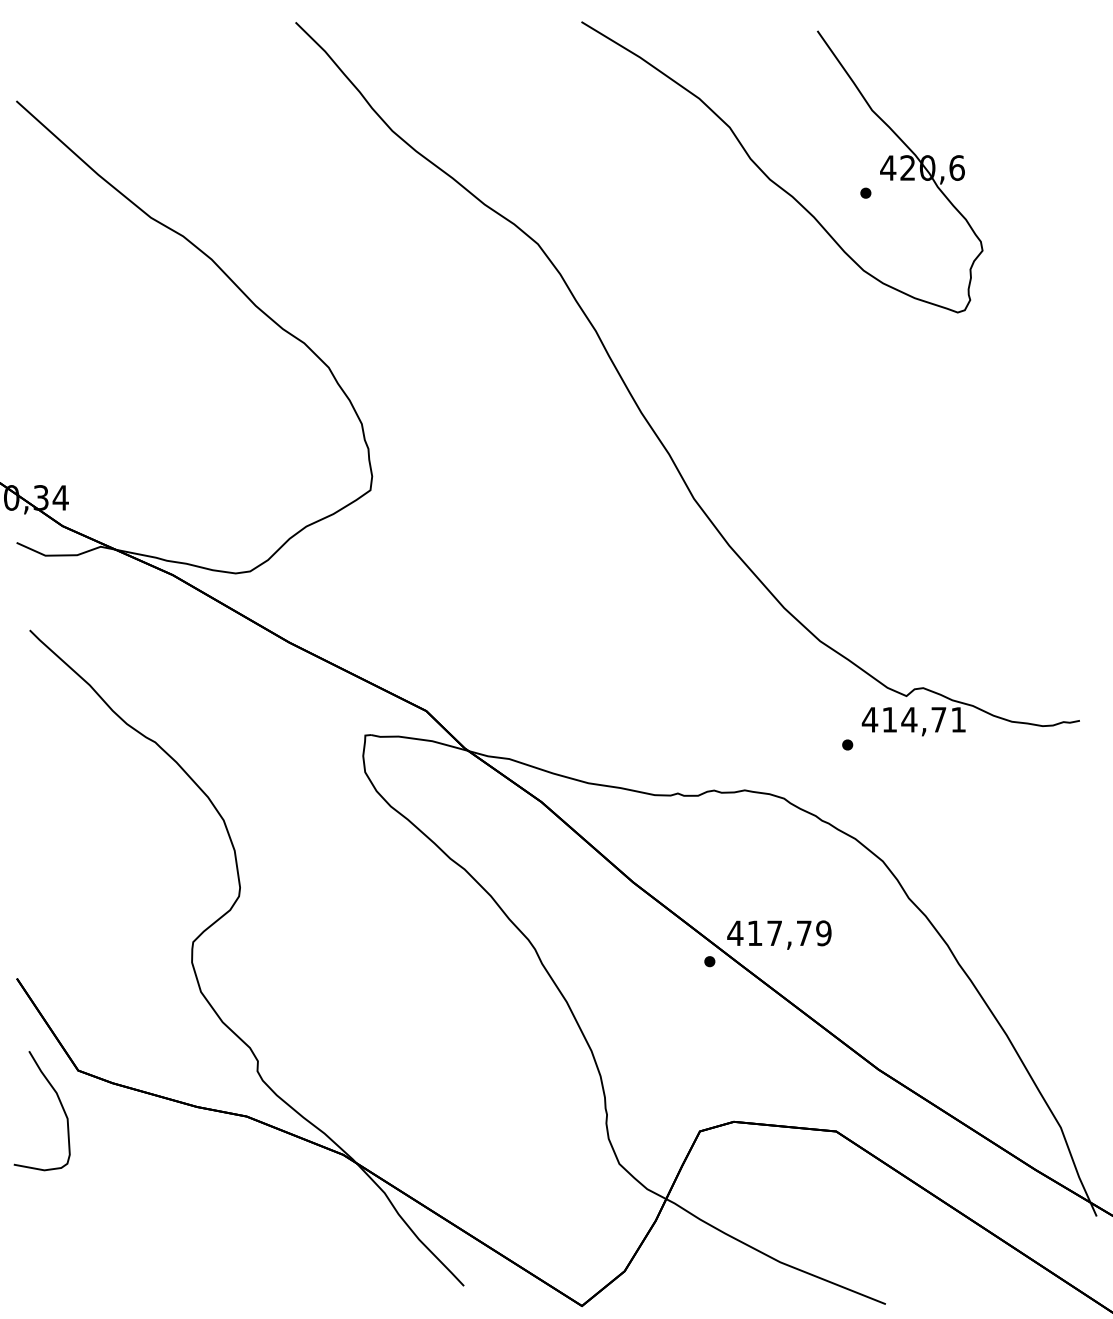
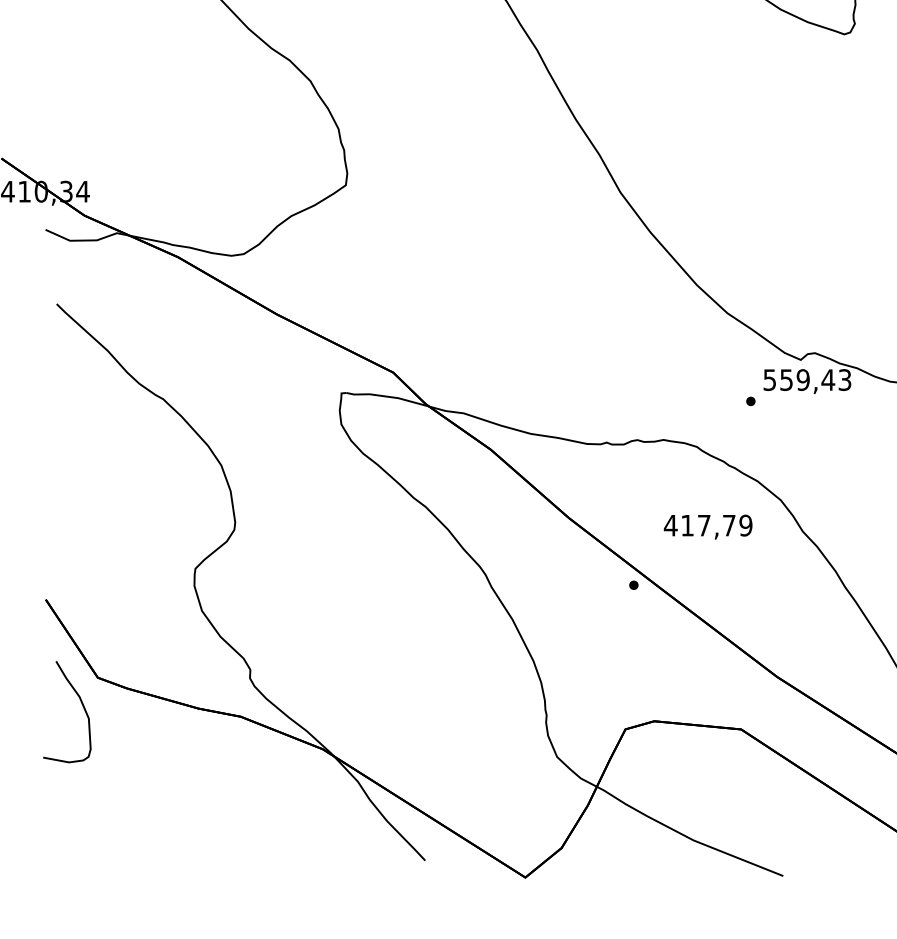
text: (913, 719) -> (806, 379), 414,71 -> 559,43
text: (779, 934) -> (708, 526), moved

